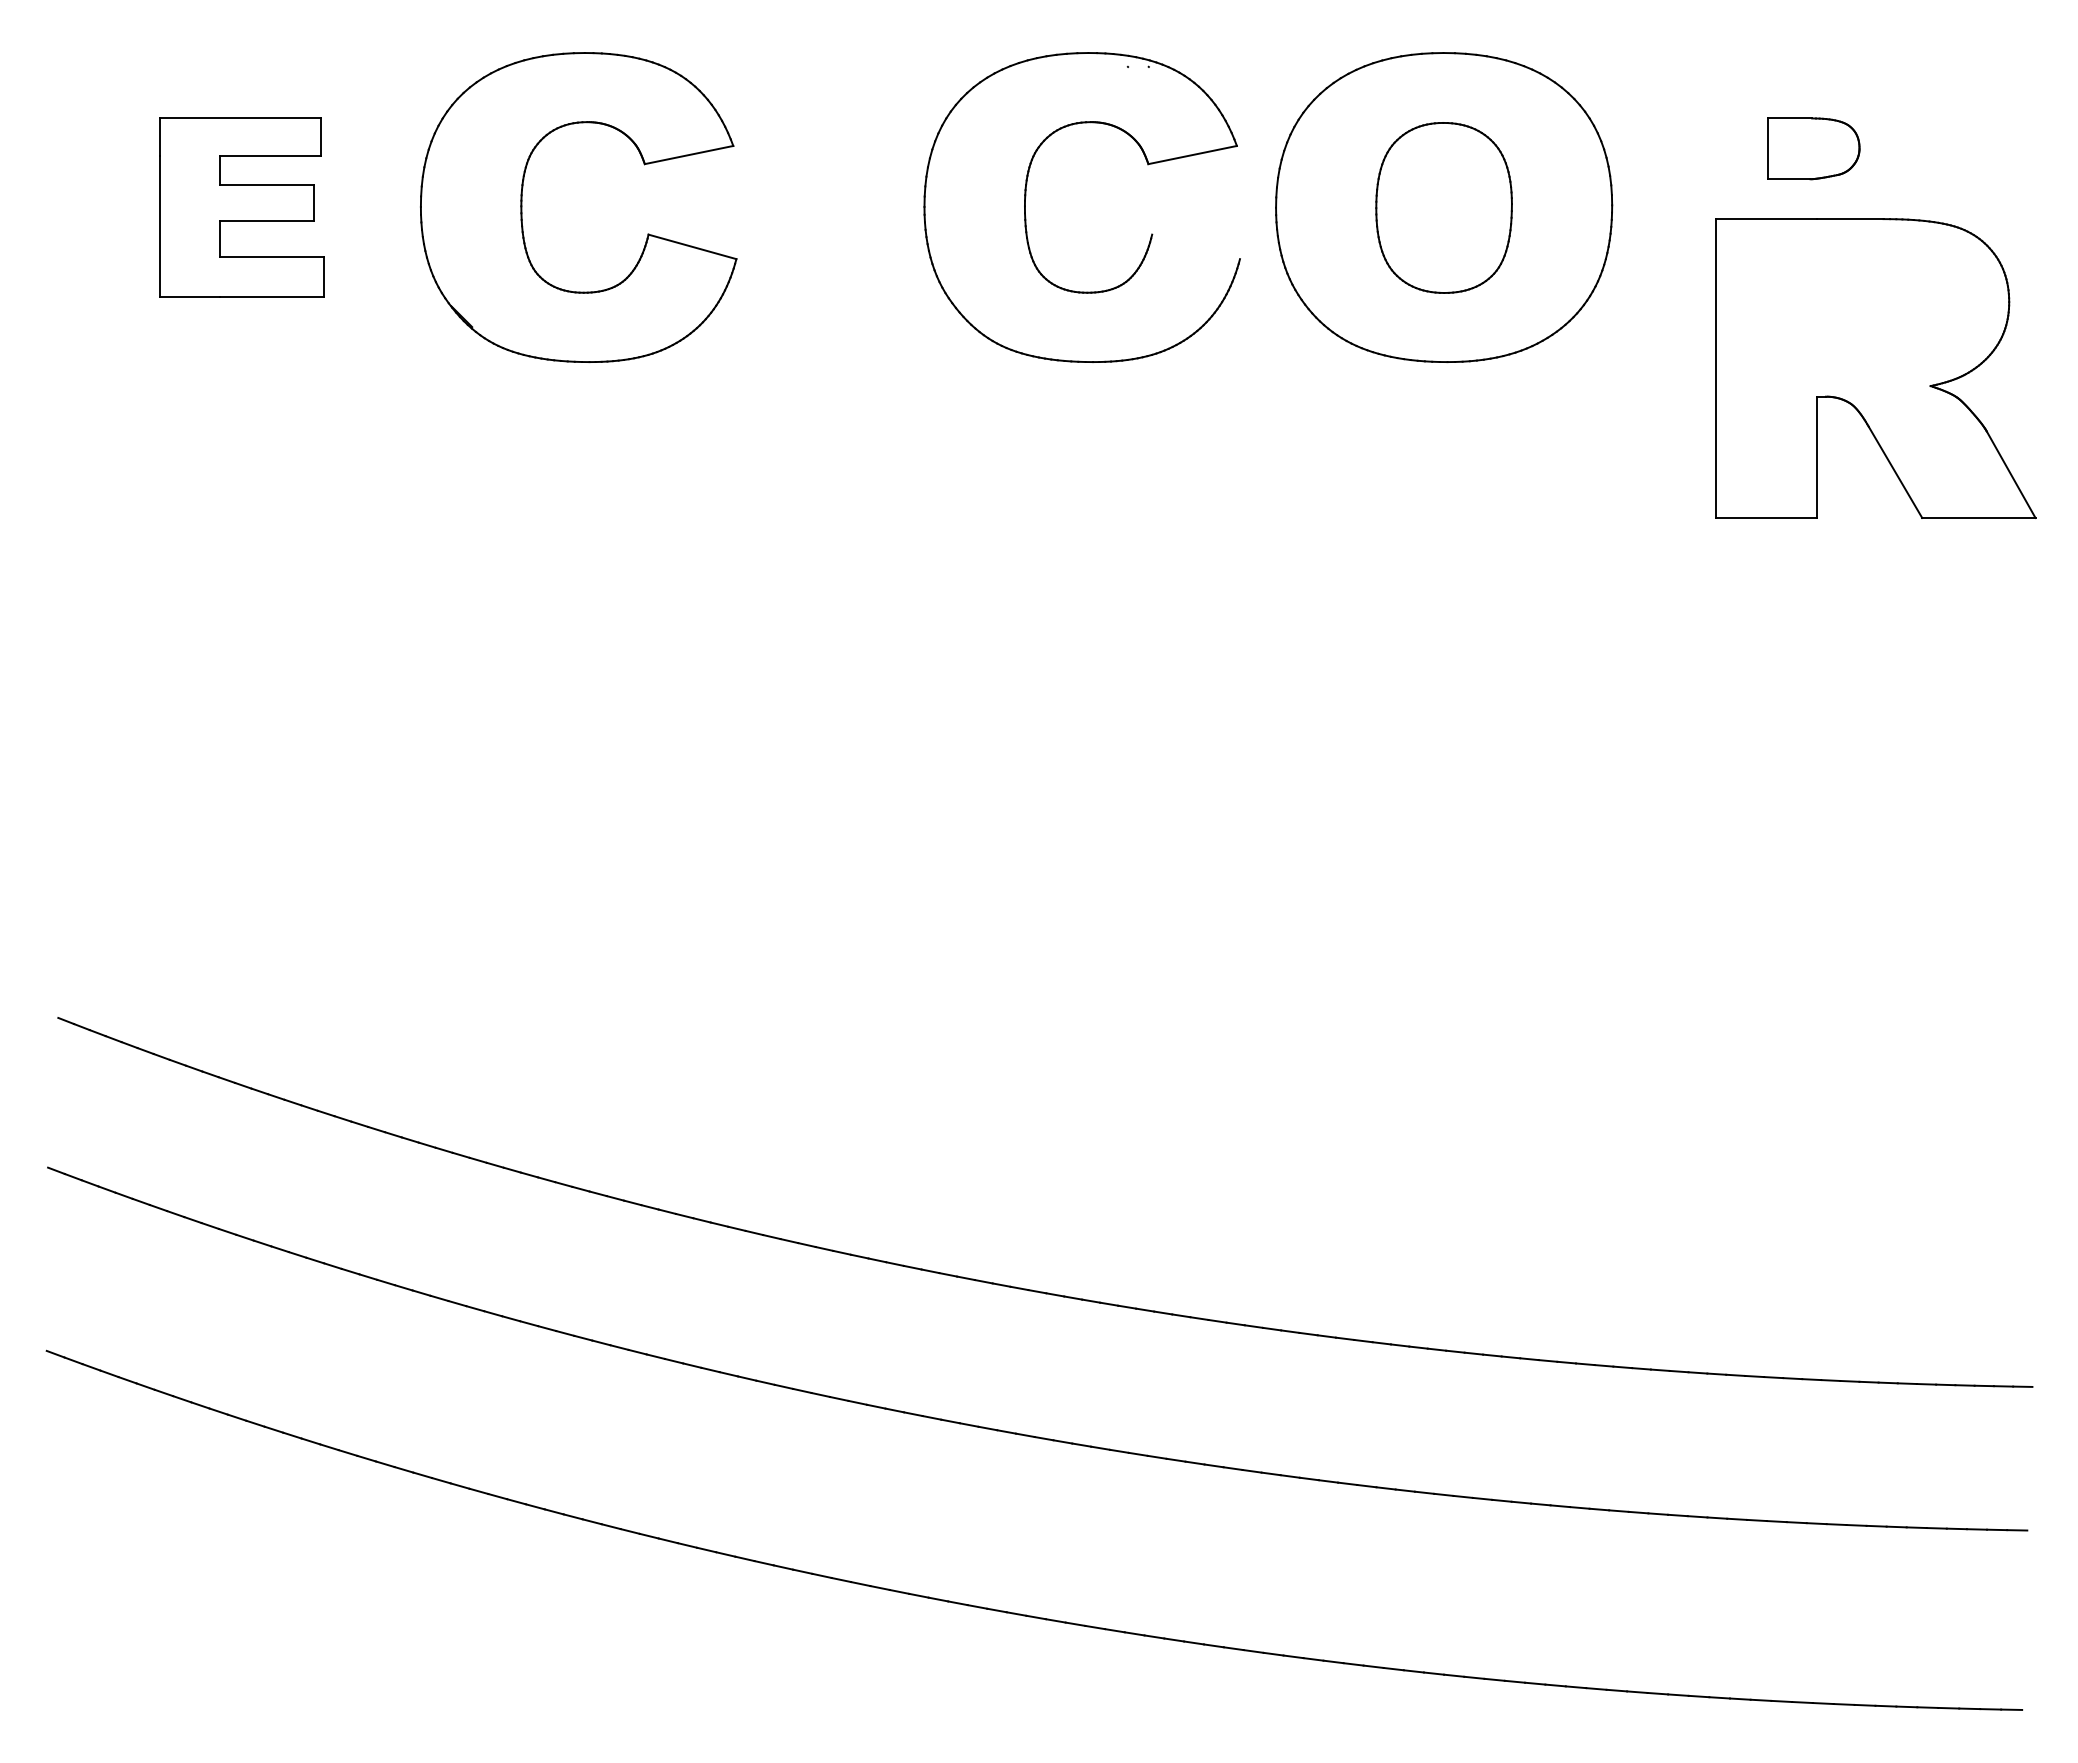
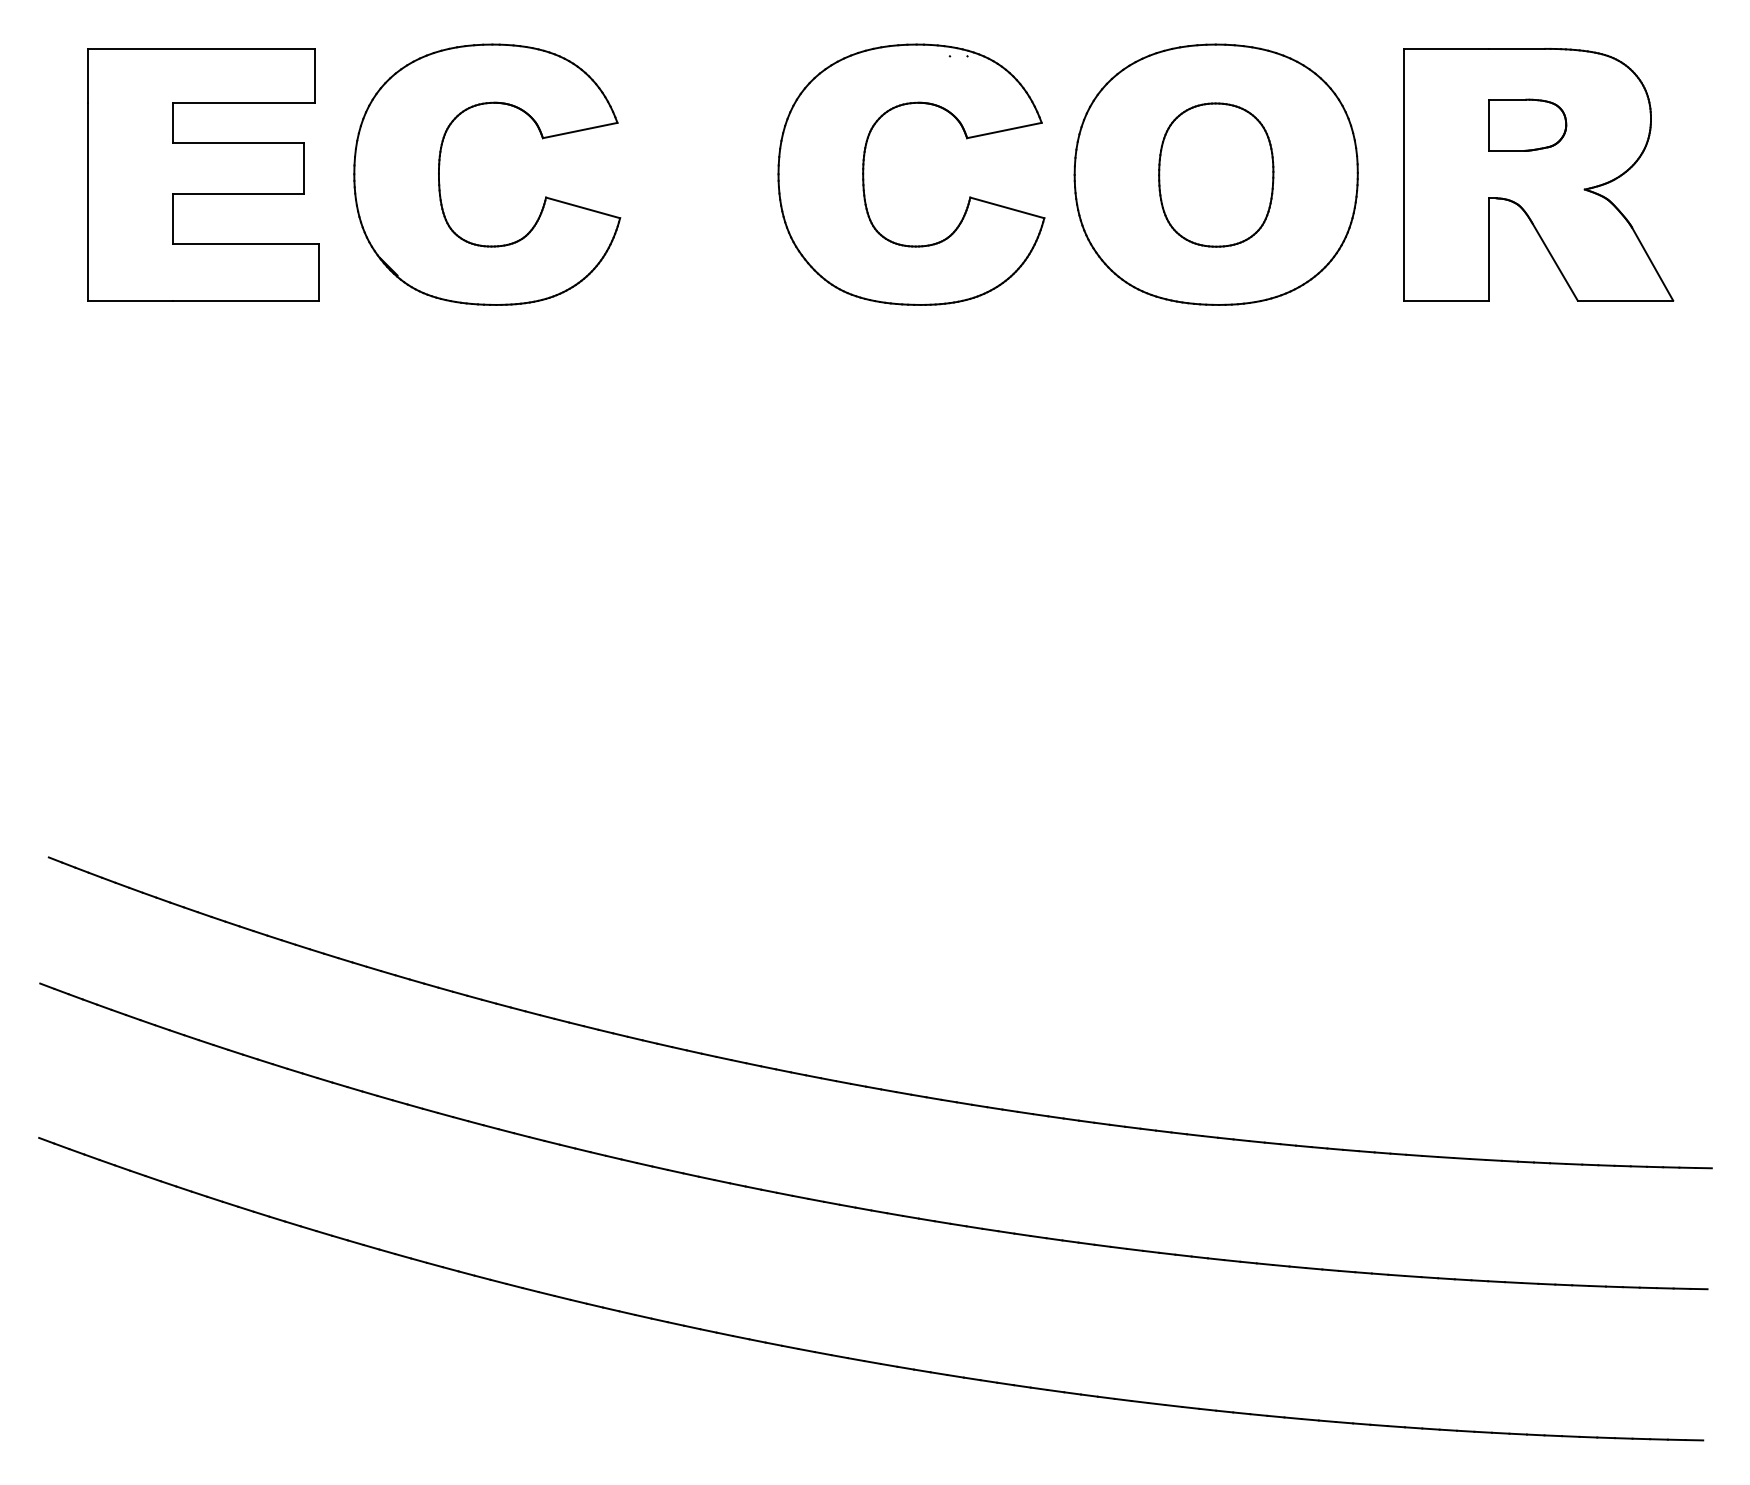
part: (241, 207) -> (203, 174), size x1.67
line: (1196, 246) -> (1007, 207), added
part: (1875, 368) -> (1538, 174), moved

